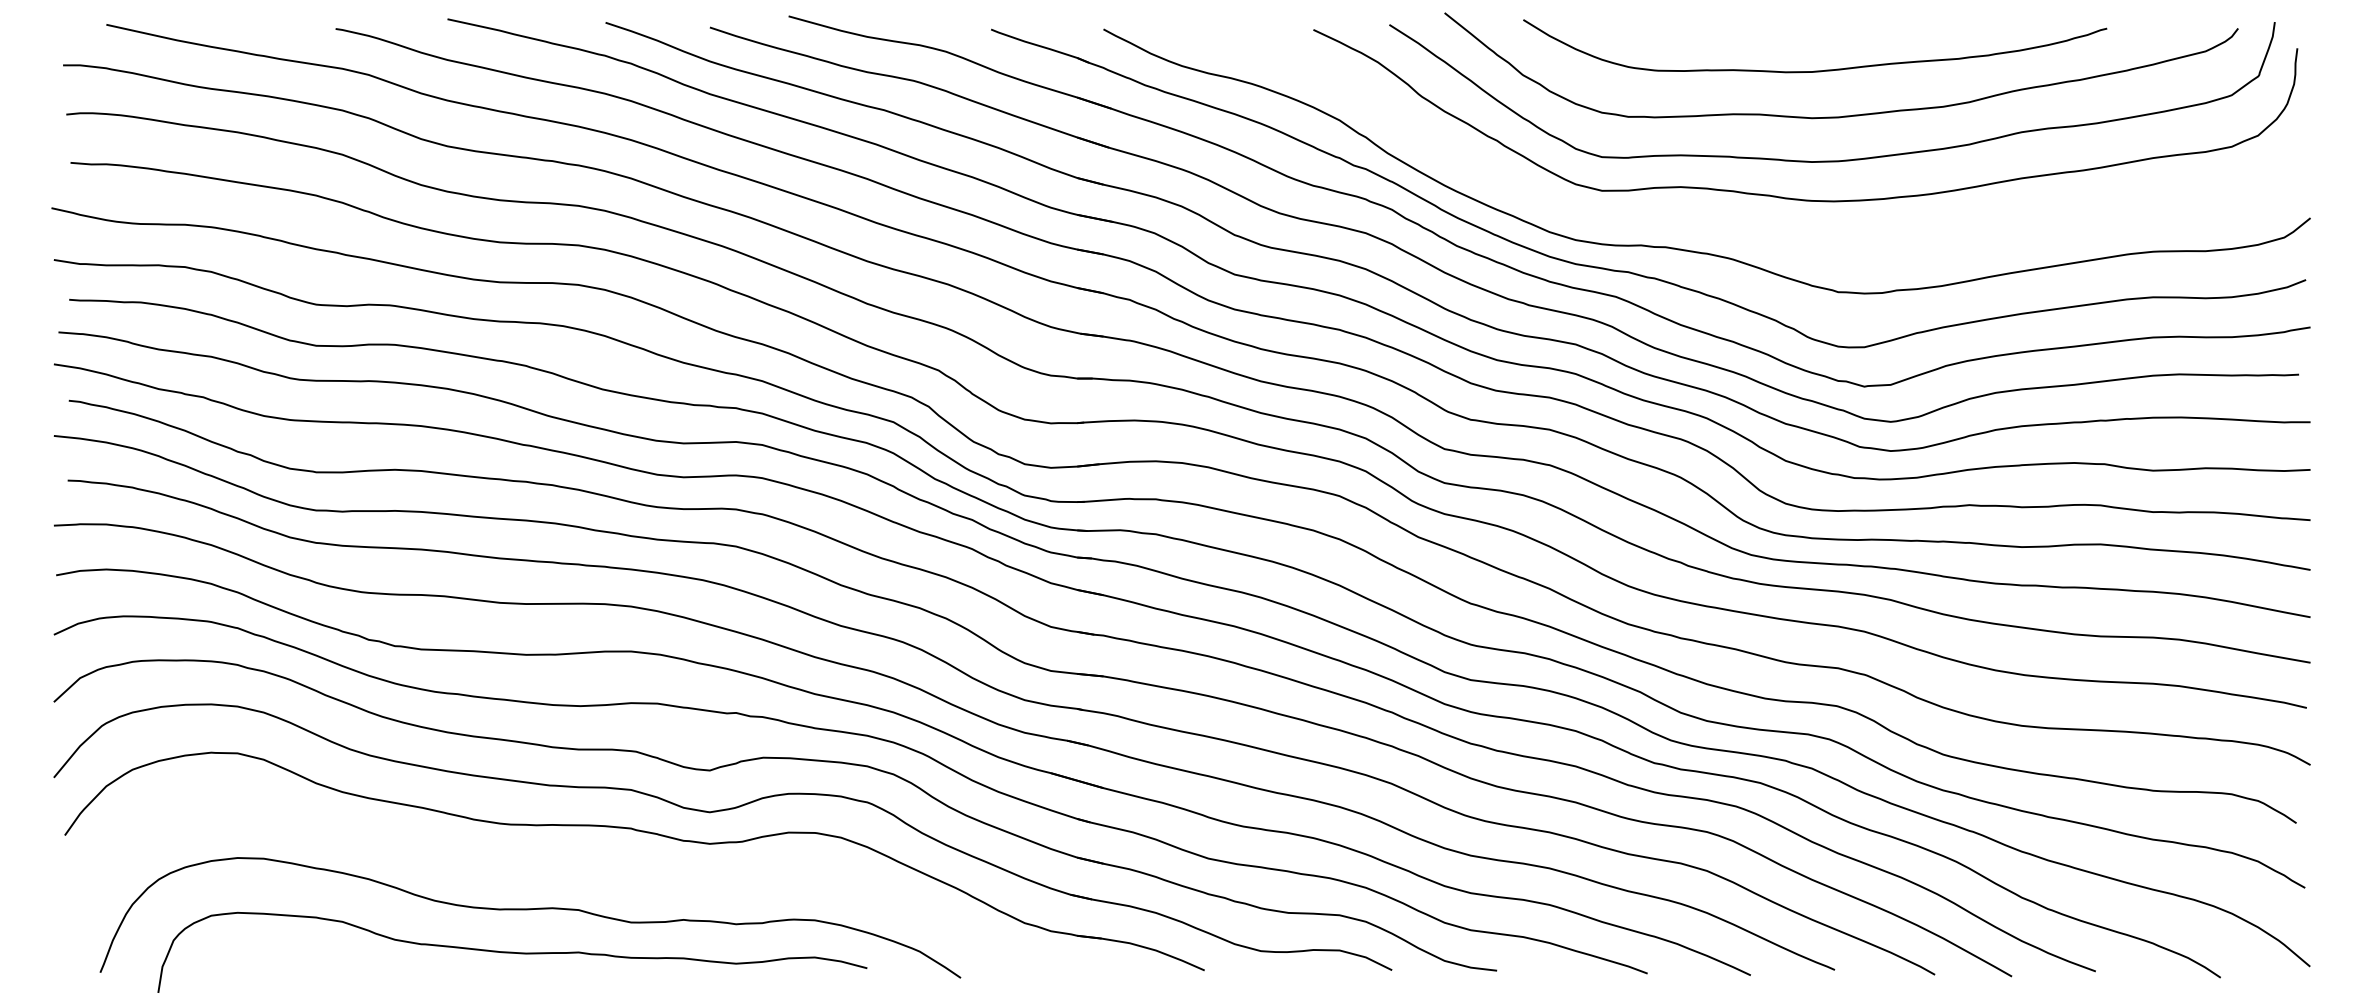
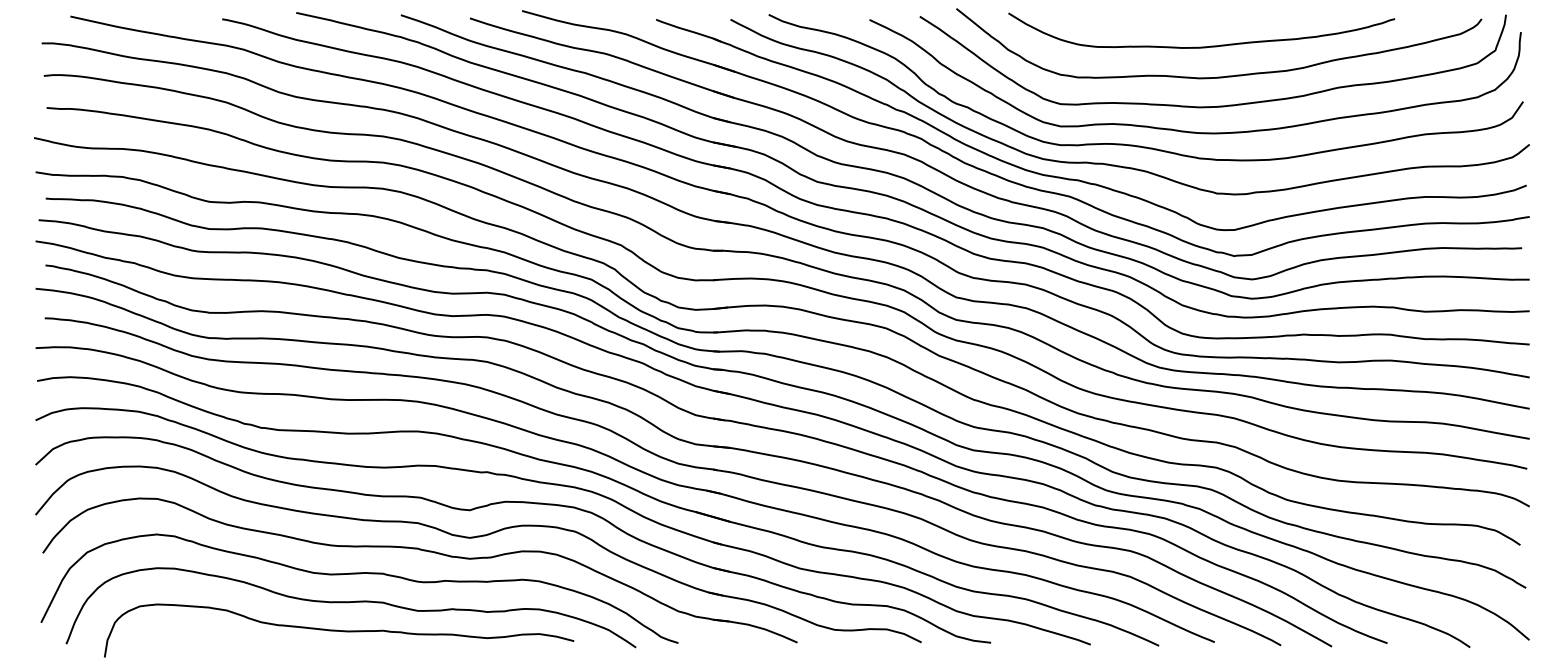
curve: (1722, 219) -> (1140, 145), added
curve: (543, 867) -> (359, 574), added

